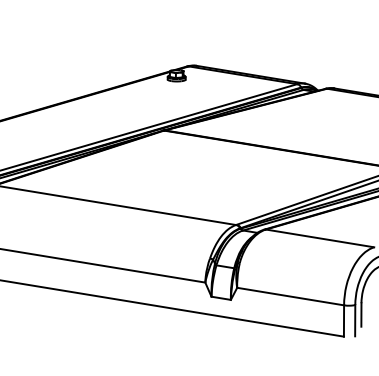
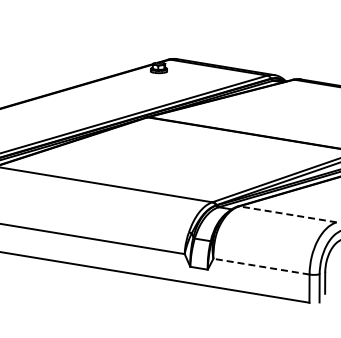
line: (319, 238) -> (287, 214), solid -> dashed
line: (290, 296) -> (261, 266), solid -> dashed

